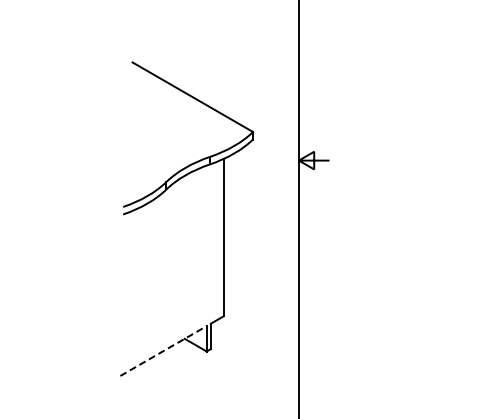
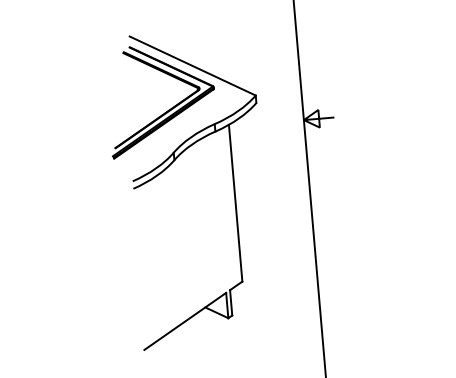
part: (163, 139) -> (167, 110), added
line: (163, 351) -> (185, 321), dashed -> solid

